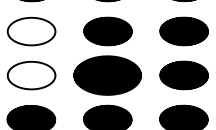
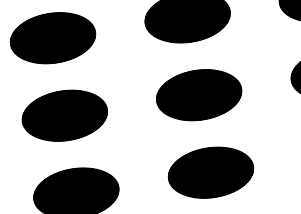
hatch: (31, 31) -> (52, 38), added
hatch: (31, 75) -> (64, 115), added
part: (107, 75) -> (198, 95), size x0.71

